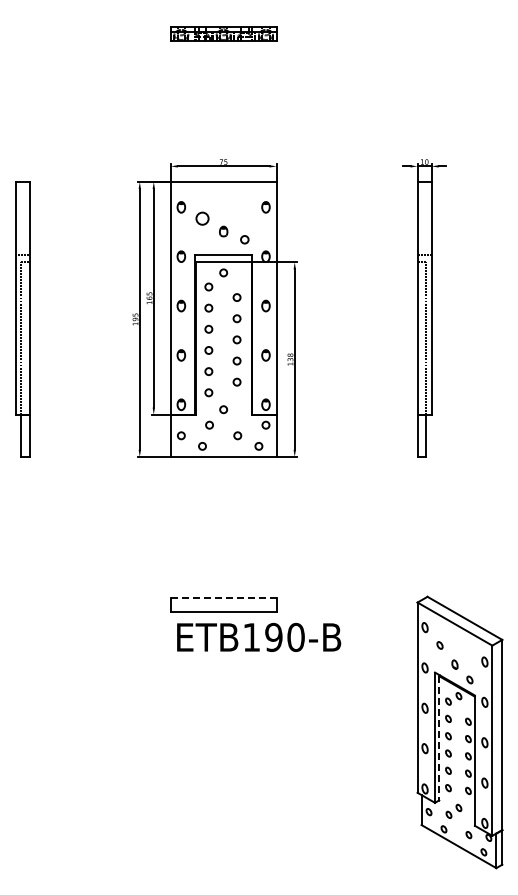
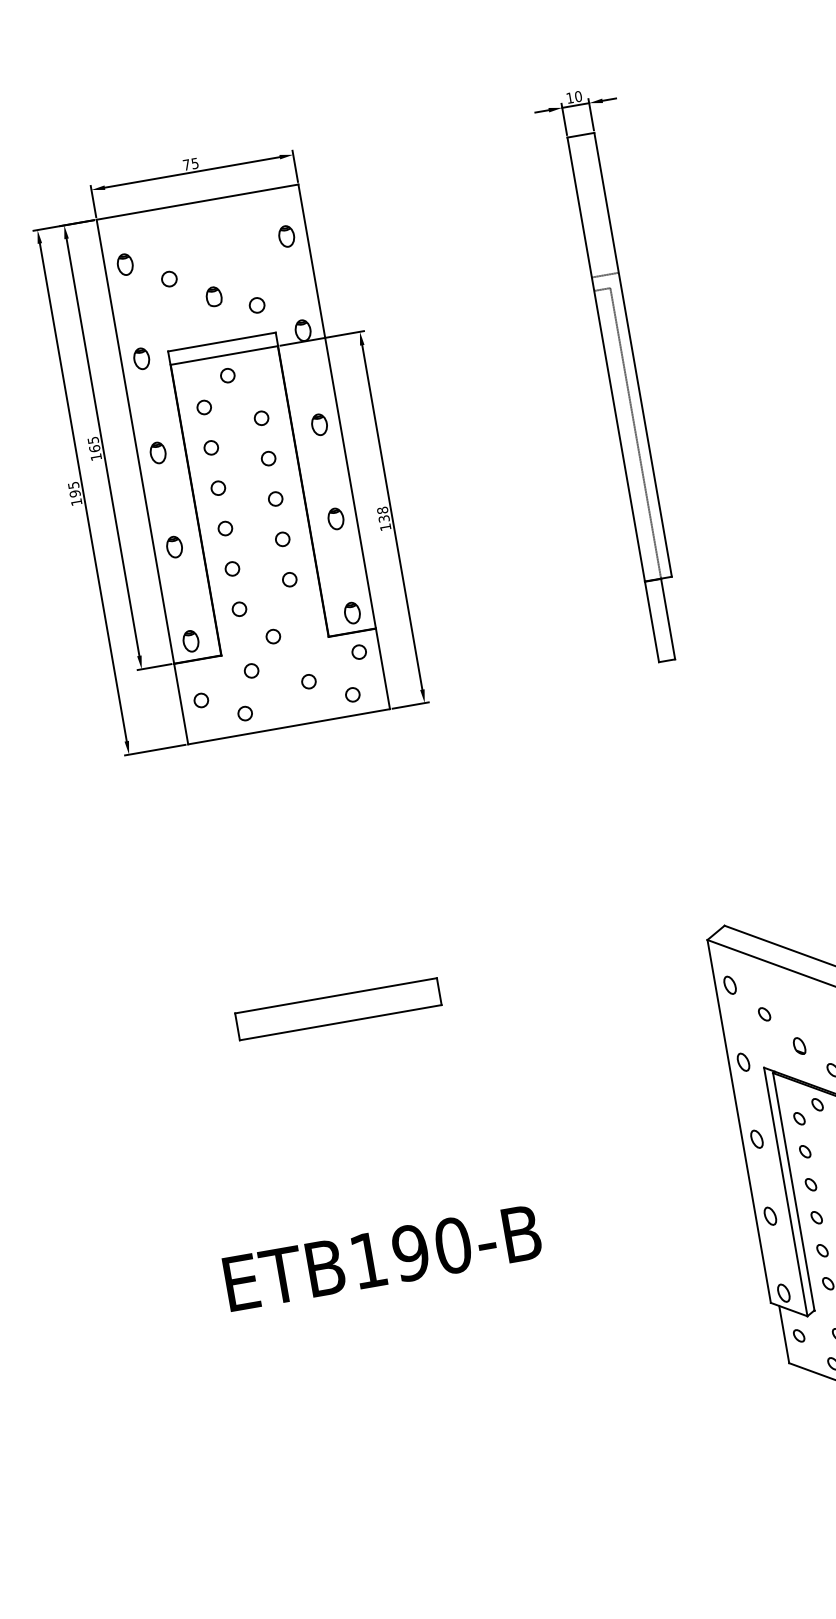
circle: (202, 218) -> (169, 278), size x0.62
line: (223, 597) -> (335, 994), dashed -> solid
text: (259, 636) -> (383, 1255), moved
line: (439, 738) -> (794, 1192), dashed -> solid

